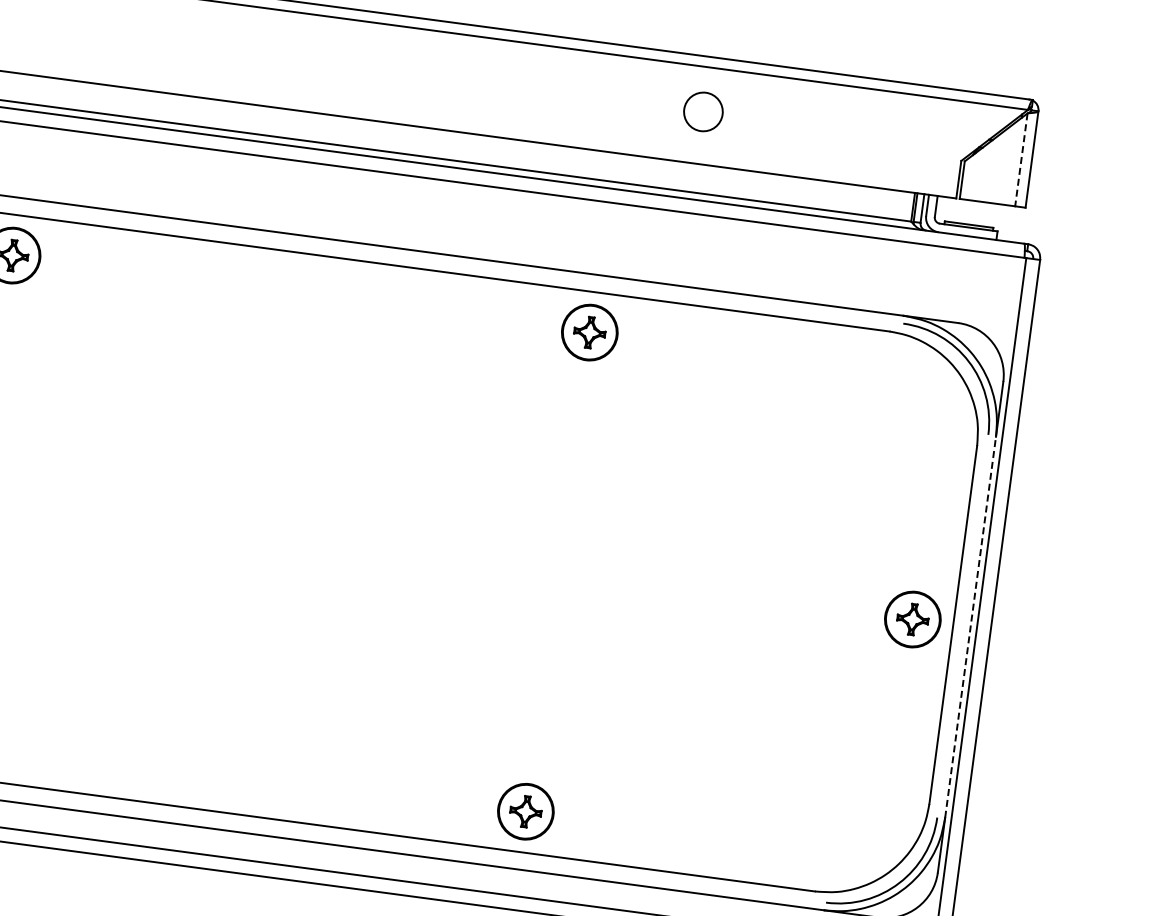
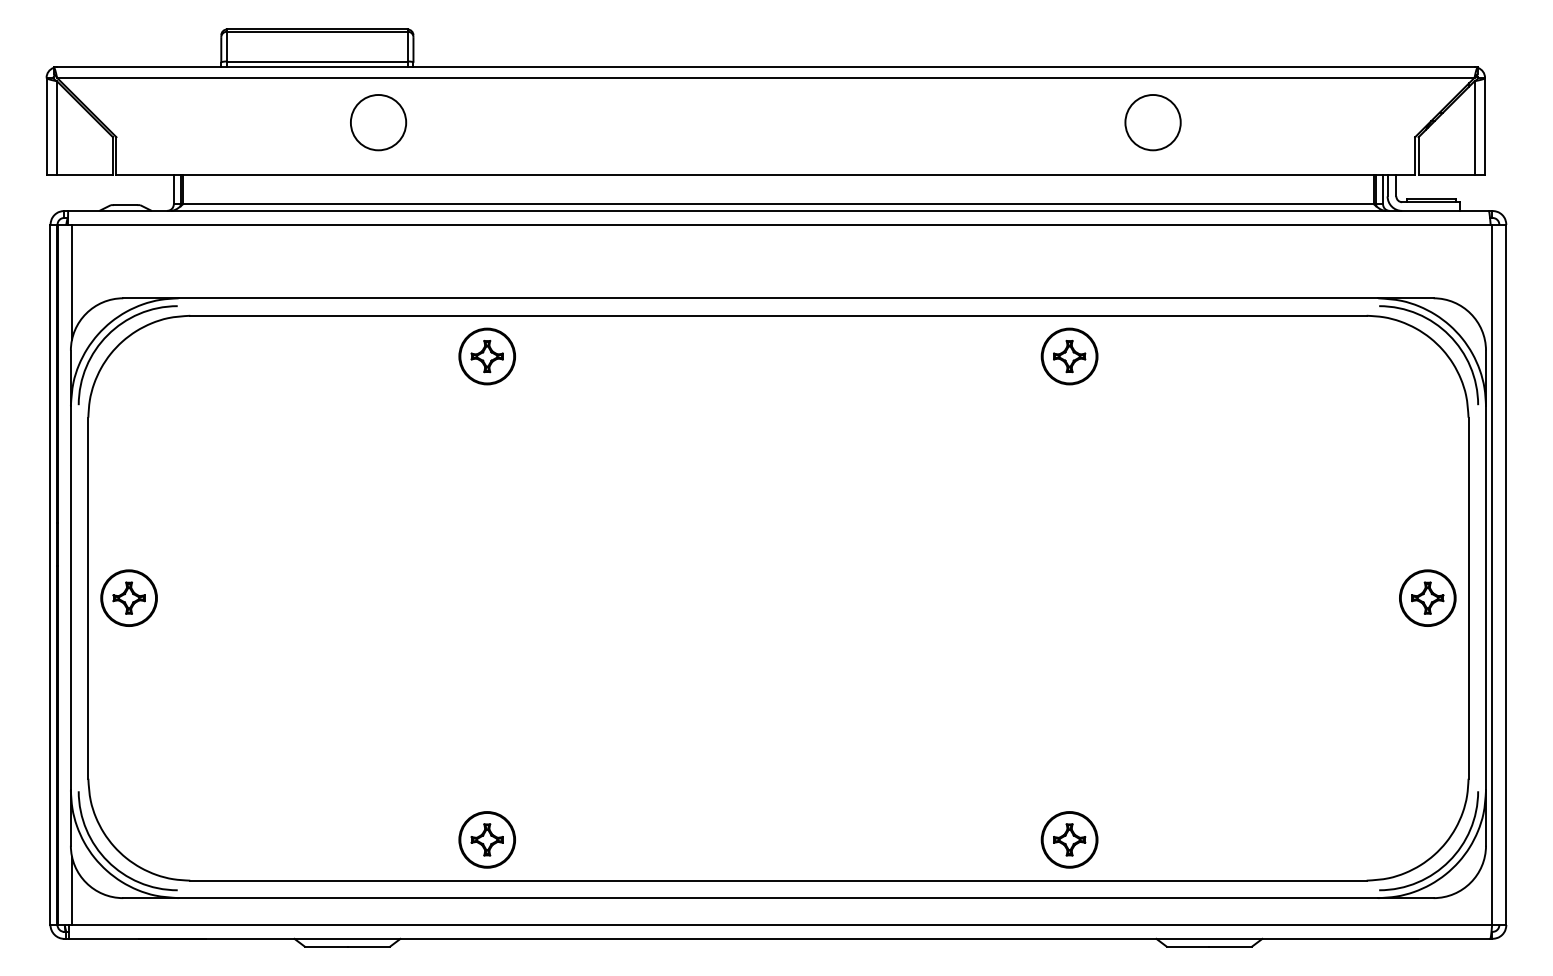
circle: (702, 111) -> (1152, 122), size x1.43
line: (1021, 160) -> (1474, 128), dashed -> solid
line: (971, 626) -> (1486, 597), dashed -> solid

